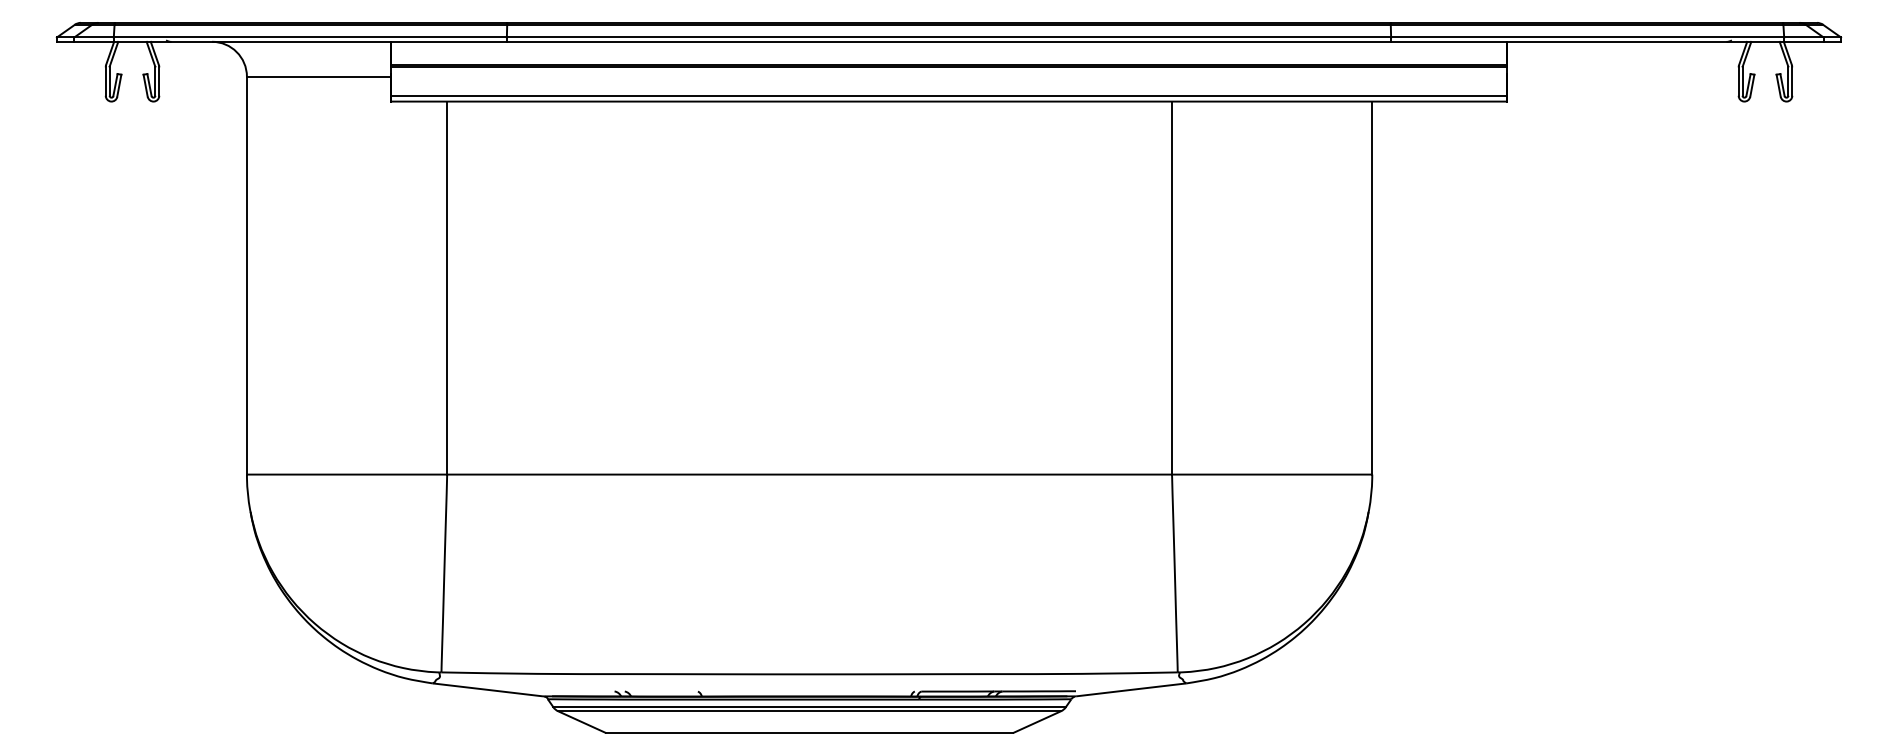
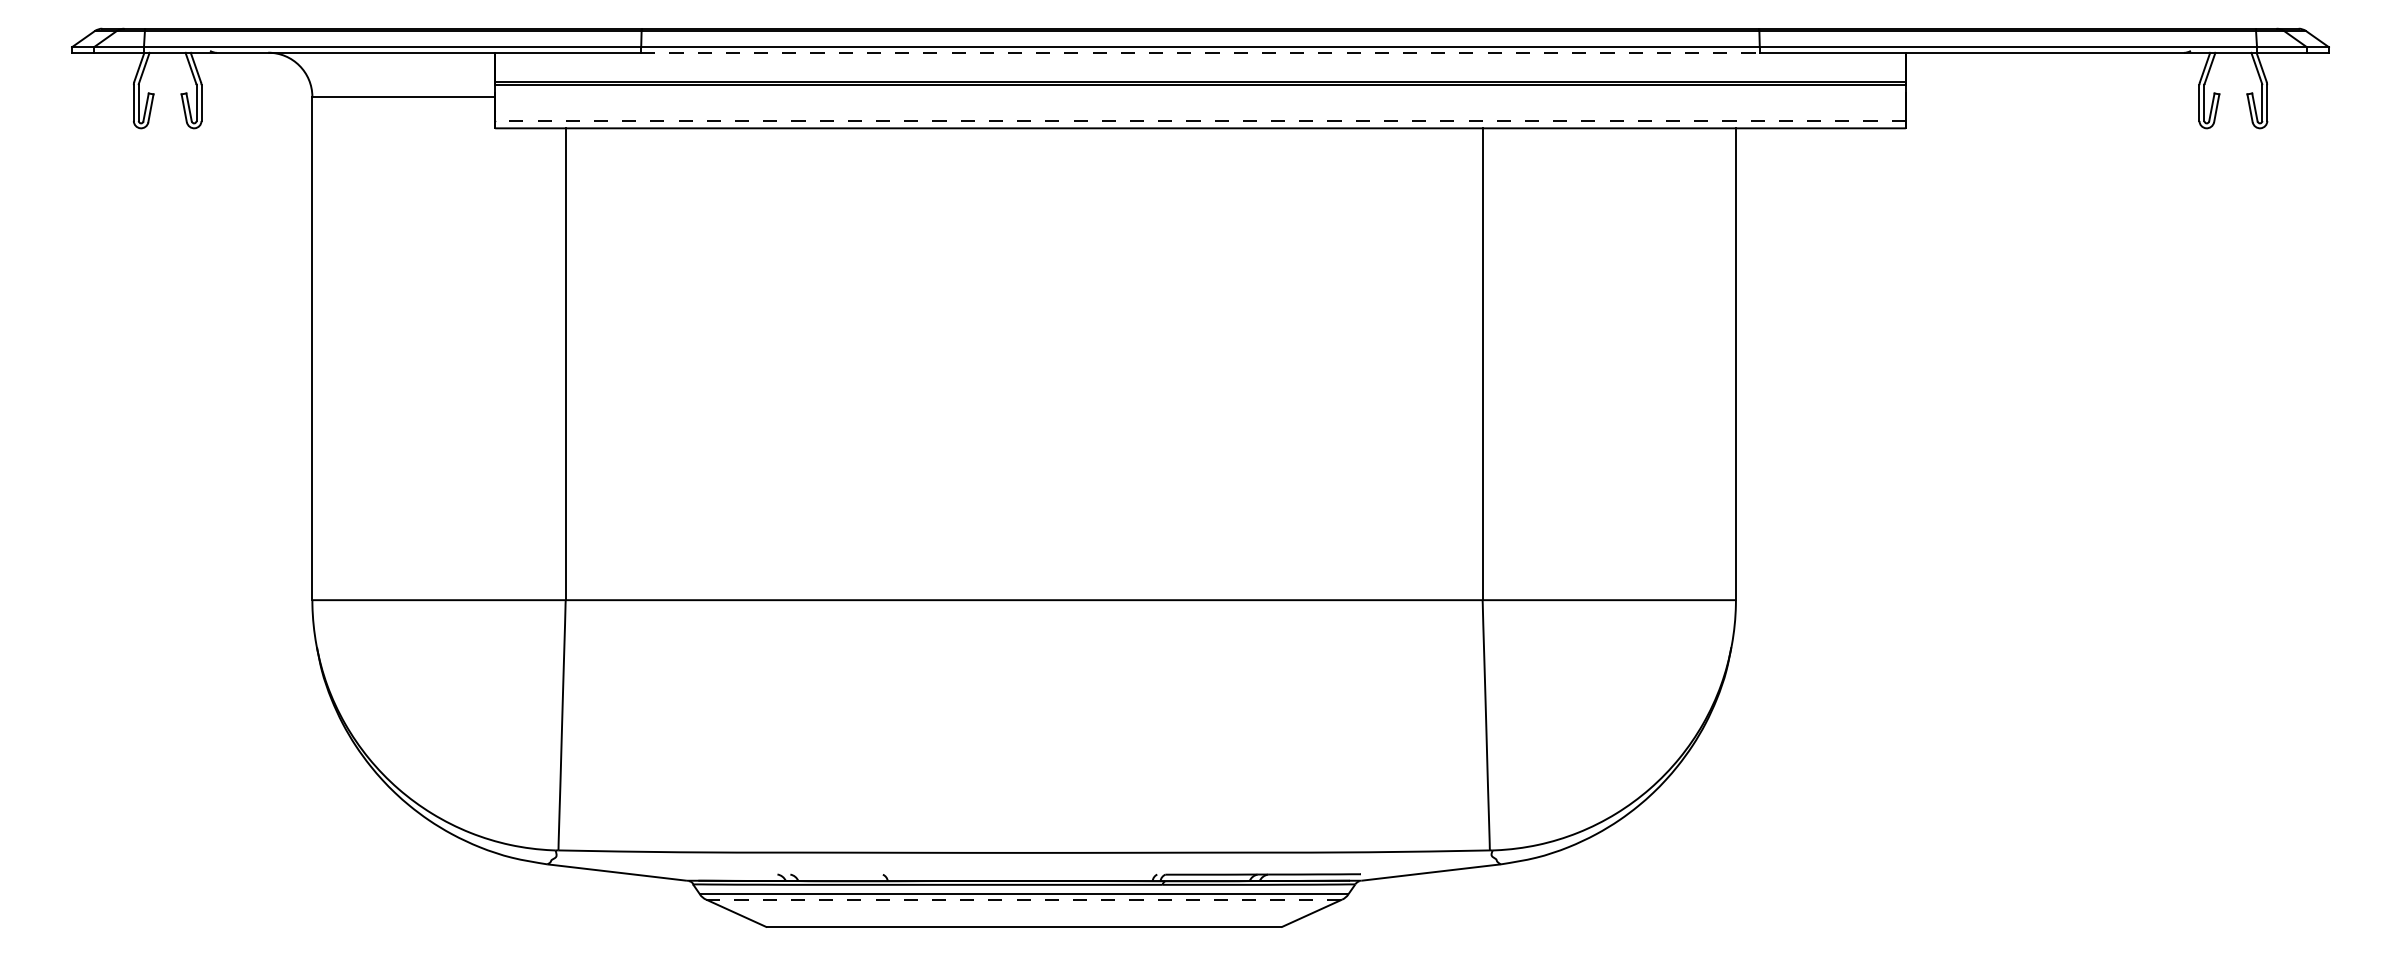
line: (949, 41) -> (1200, 52), solid -> dashed
line: (949, 96) -> (1200, 121), solid -> dashed
line: (809, 711) -> (1024, 899), solid -> dashed

